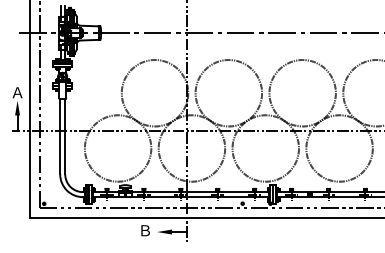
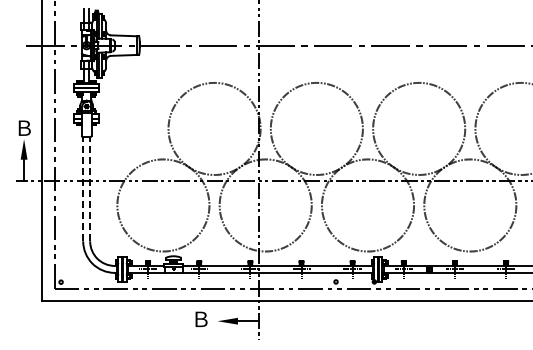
text: (17, 92) -> (23, 127), Ａ -> Ｂ
line: (60, 136) -> (83, 189), solid -> dashed
line: (65, 136) -> (90, 189), solid -> dashed

